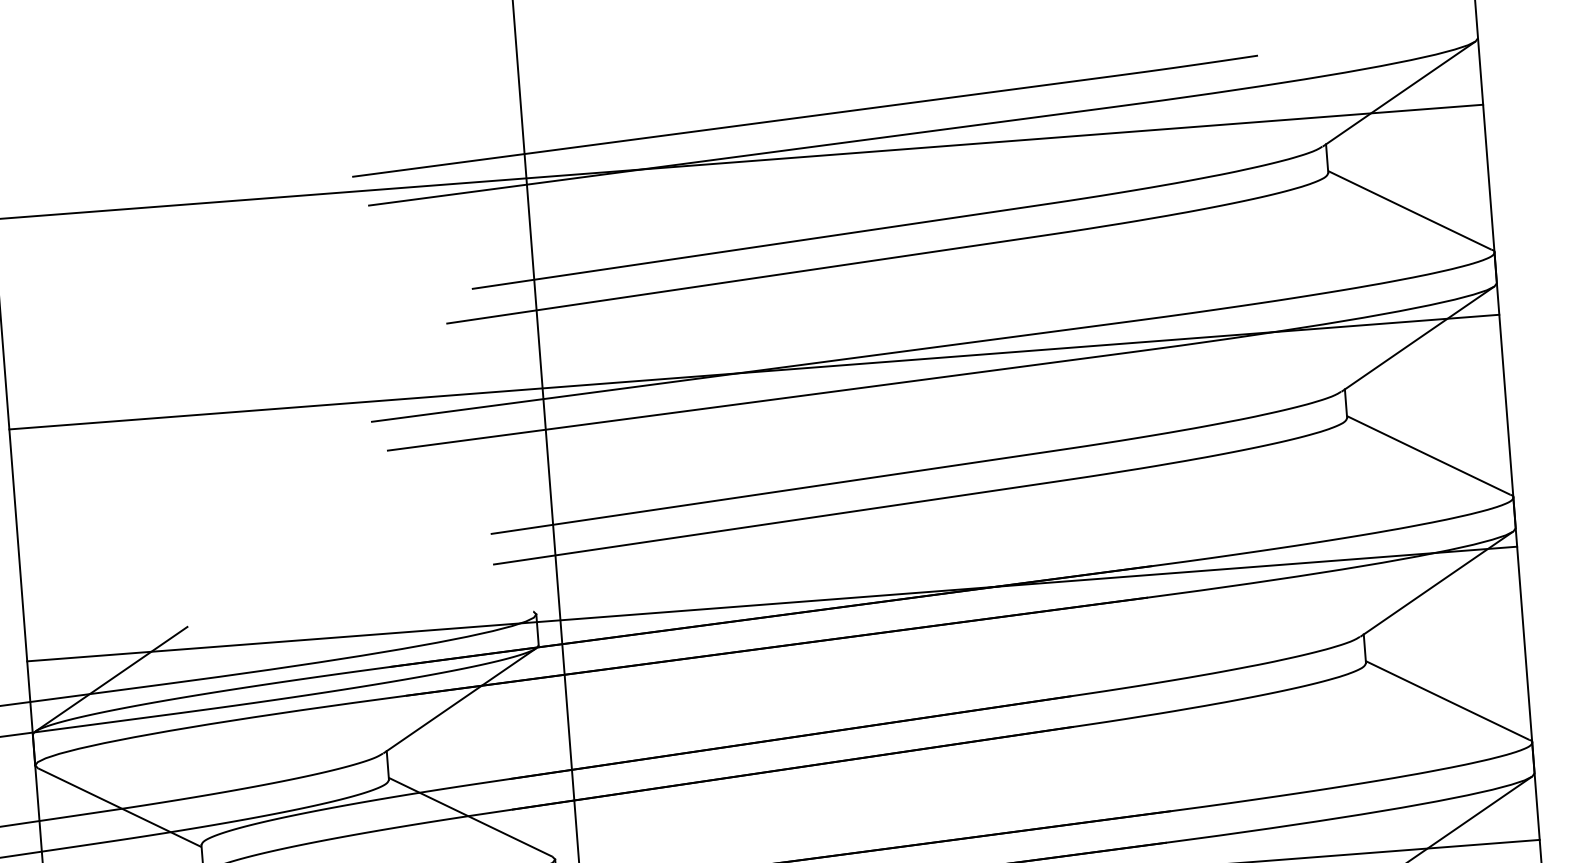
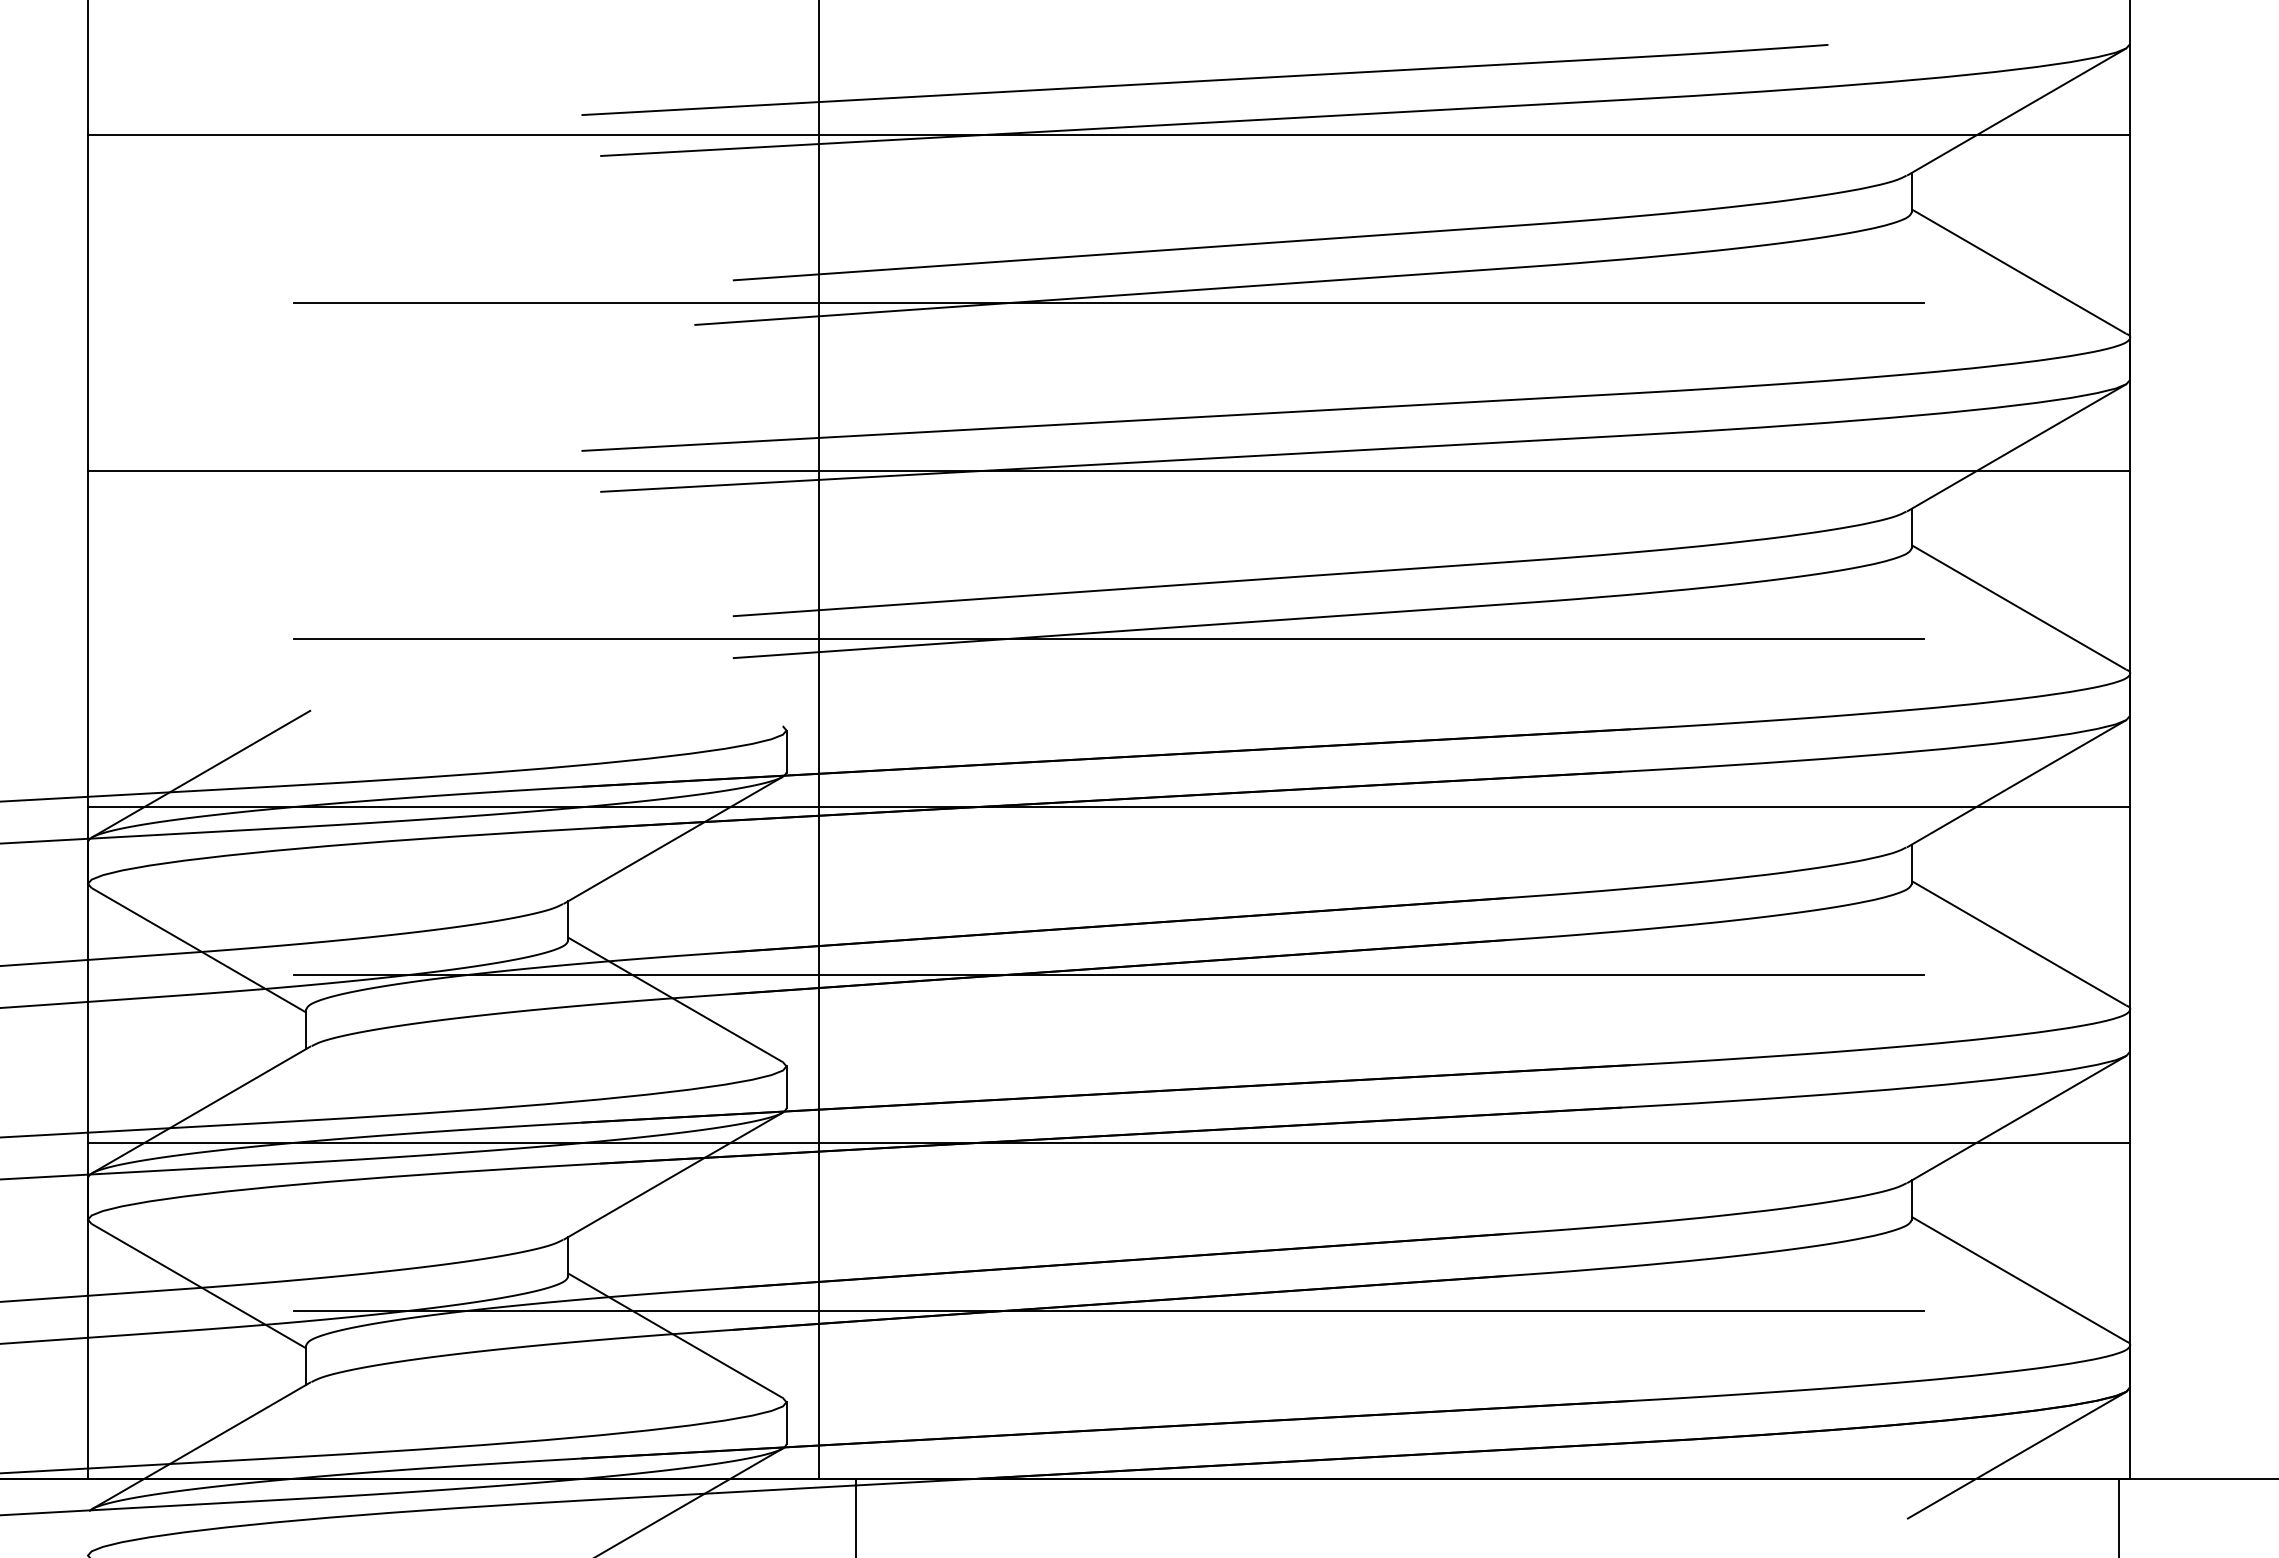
line: (747, 284) -> (1108, 303), added
line: (753, 372) -> (1108, 471), moved
line: (766, 529) -> (1108, 639), added
line: (771, 604) -> (1108, 807), moved
line: (784, 775) -> (1108, 975), added

